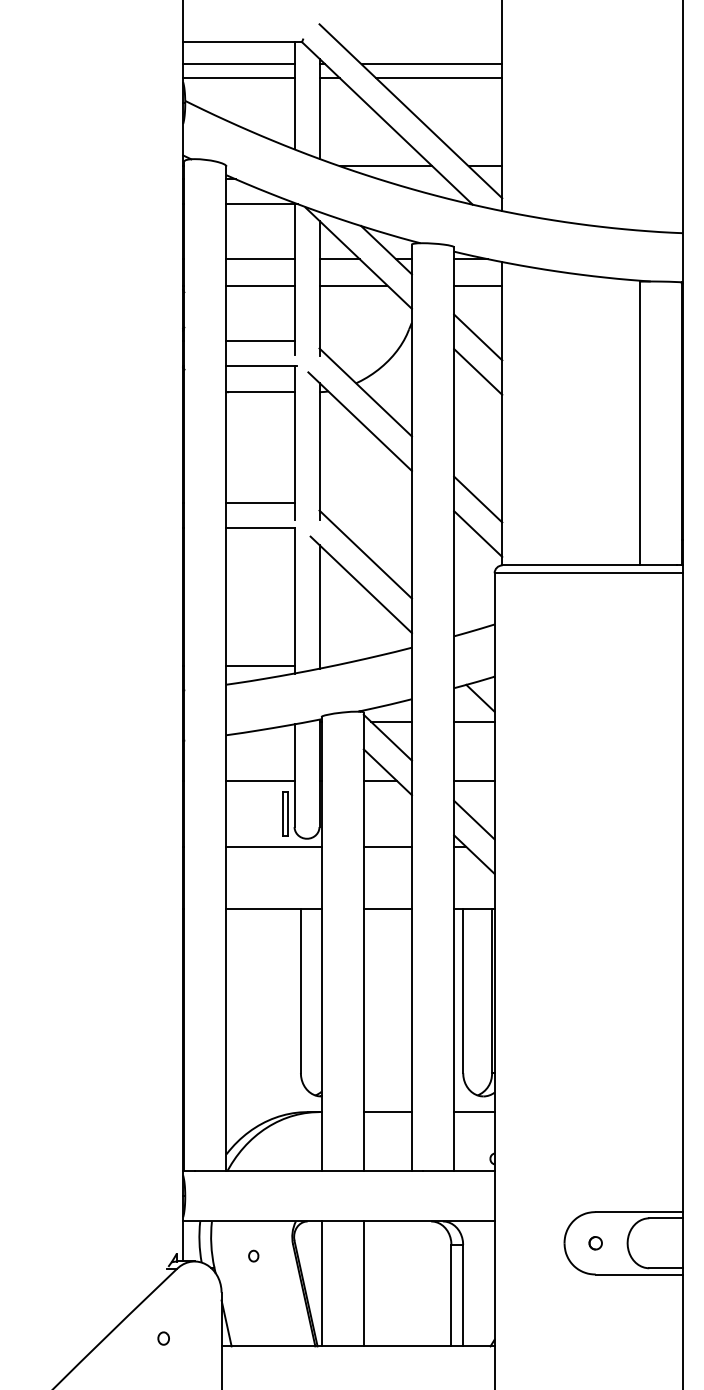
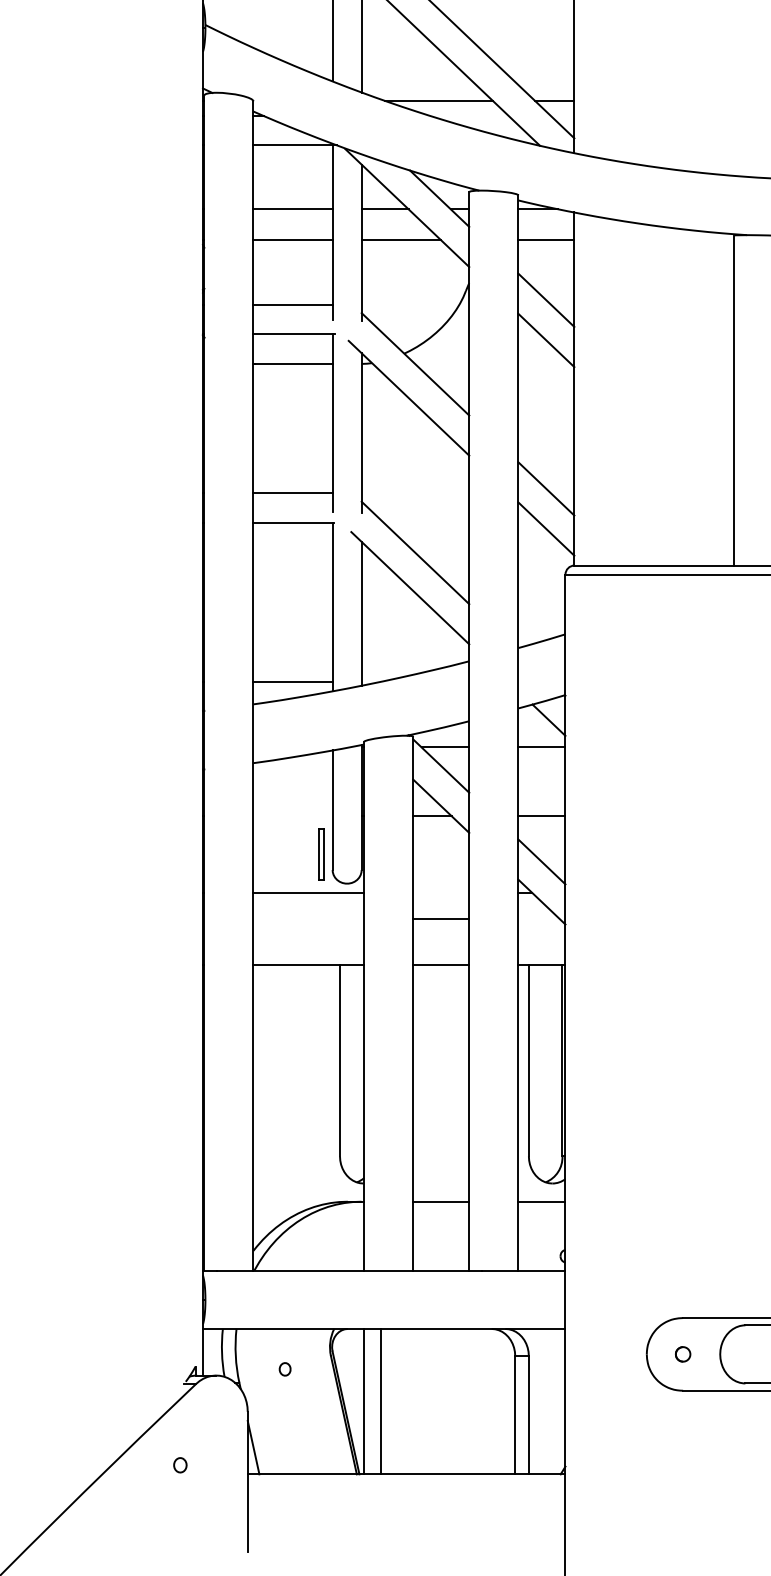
line: (260, 780) -> (293, 815), removed
line: (387, 846) -> (440, 919), moved
line: (363, 1283) -> (380, 1401), moved

